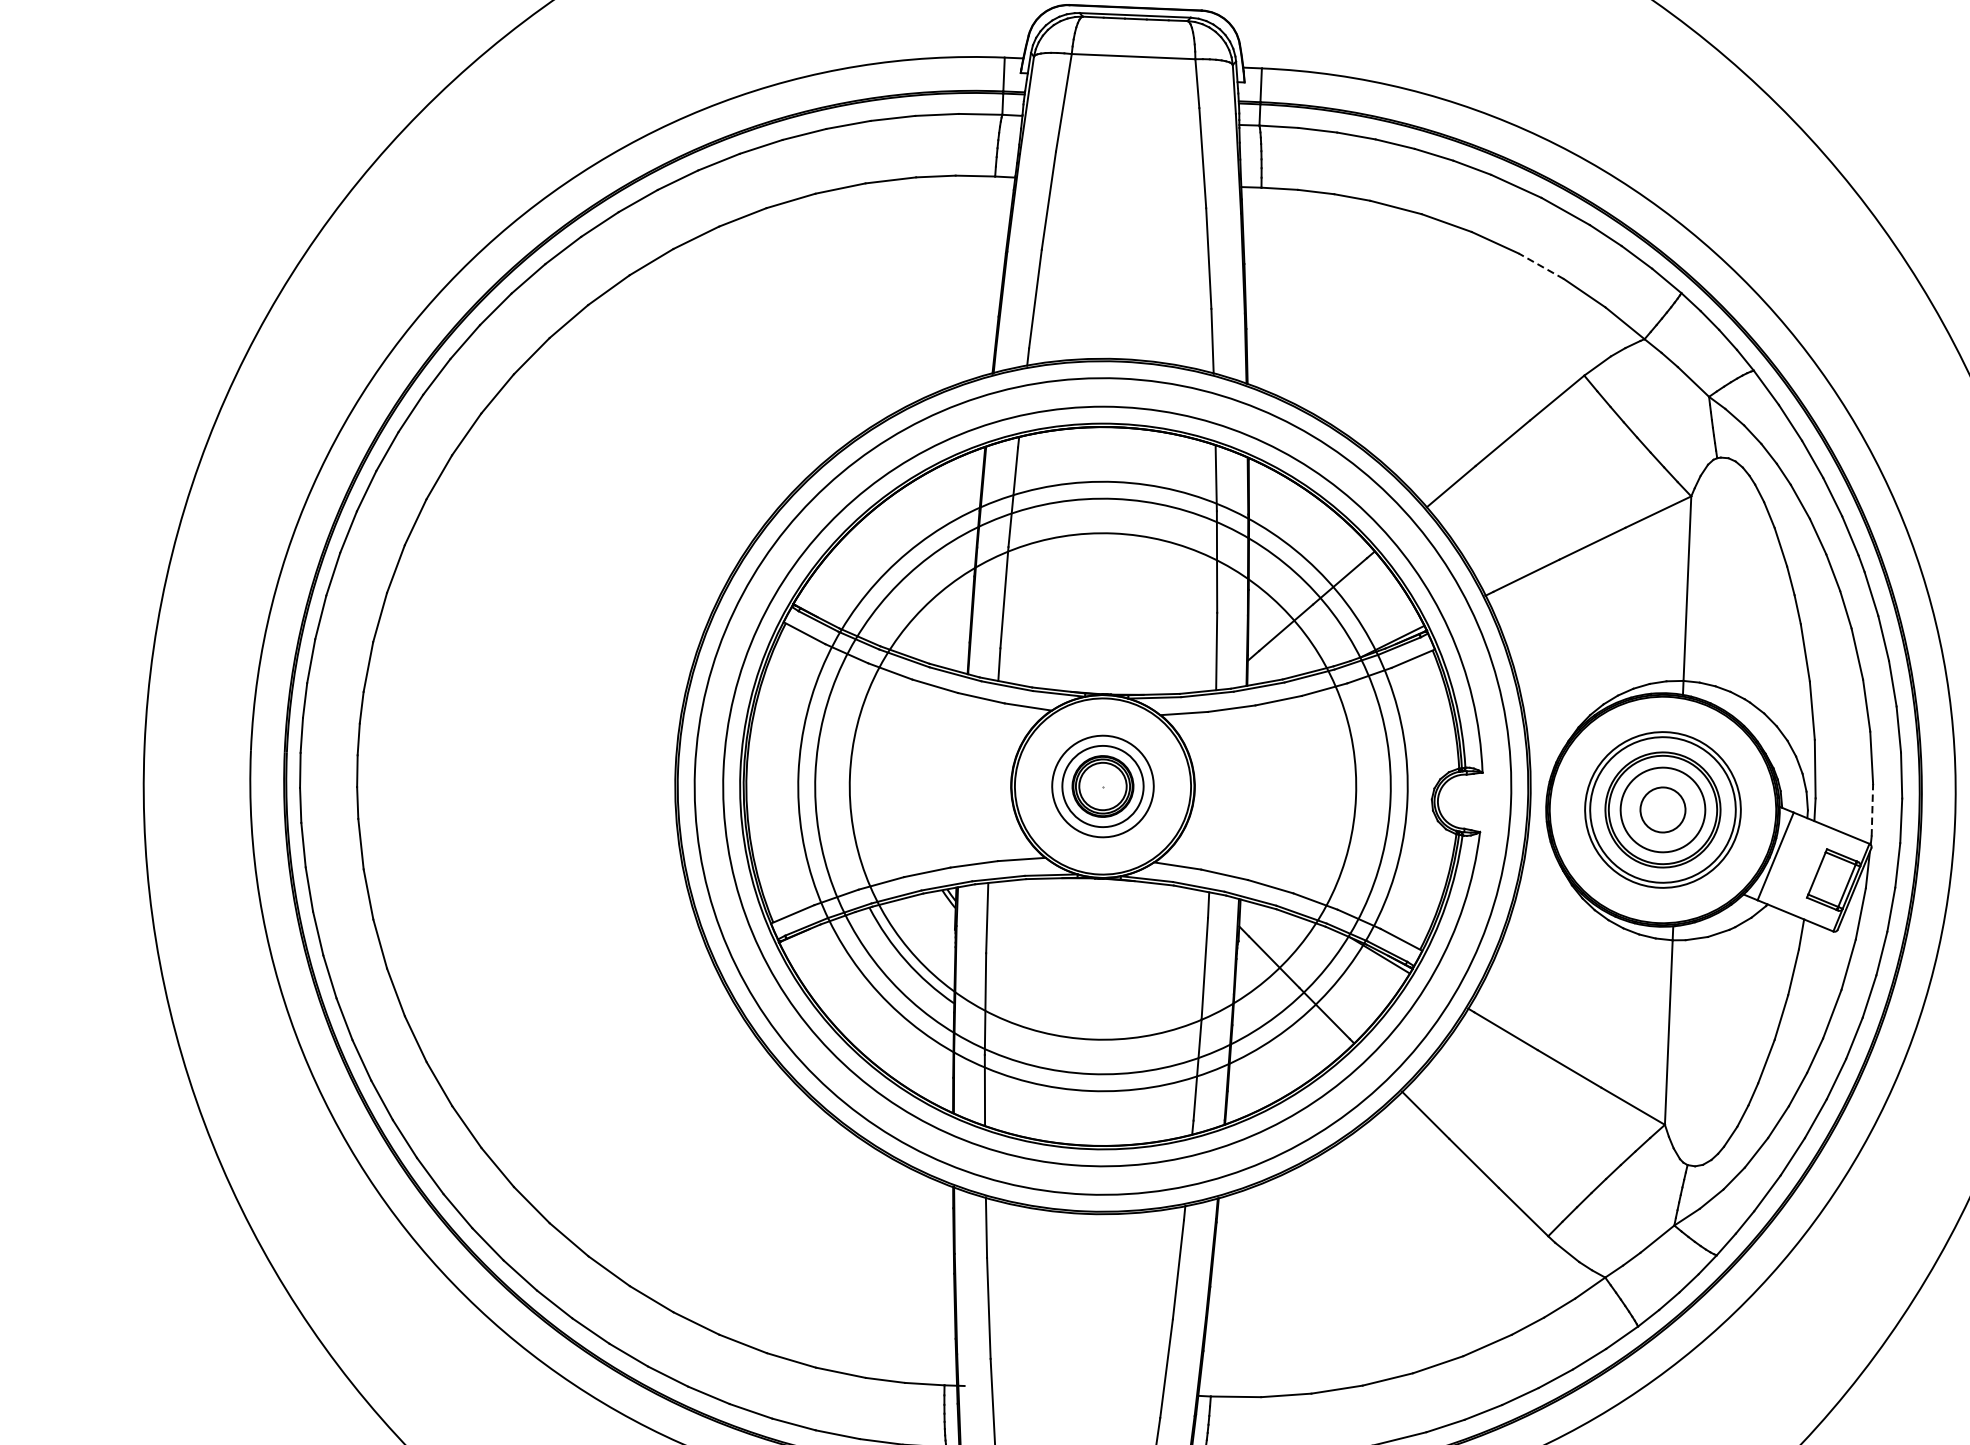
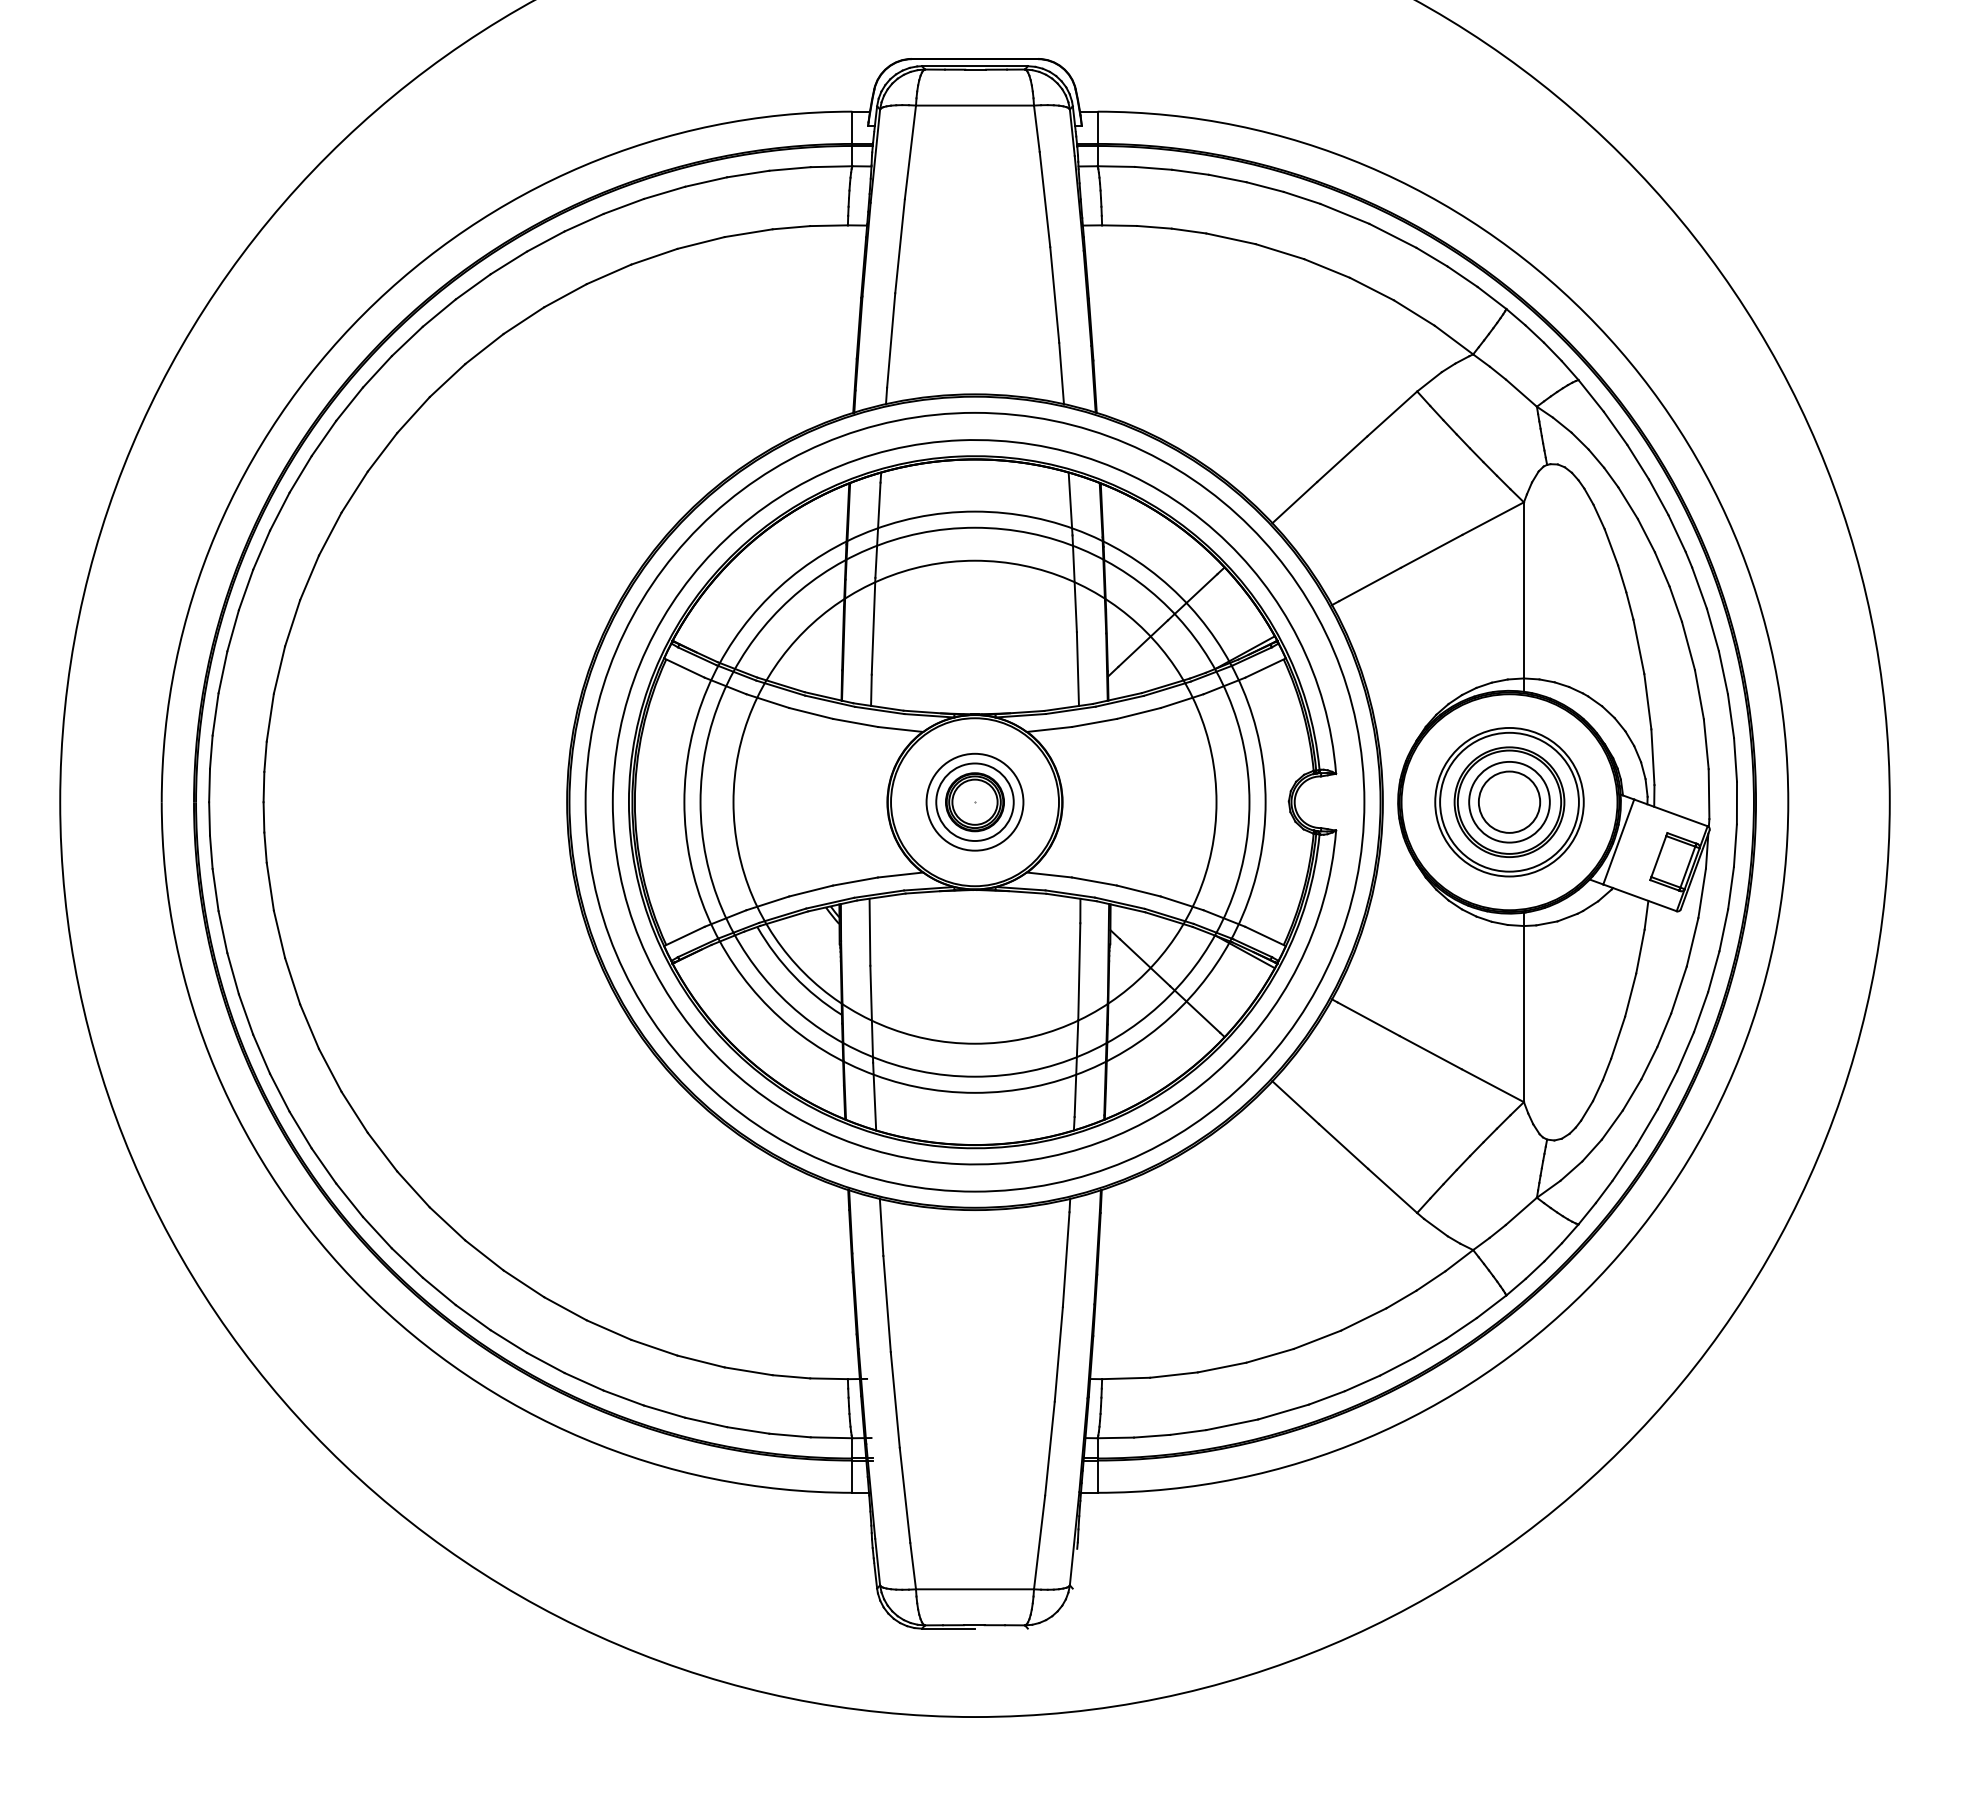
line: (1540, 266) -> (1371, 289), dashed -> solid
circle: (1663, 809) -> (1509, 801), size x1.43
line: (1872, 810) -> (1709, 794), dashed -> solid

